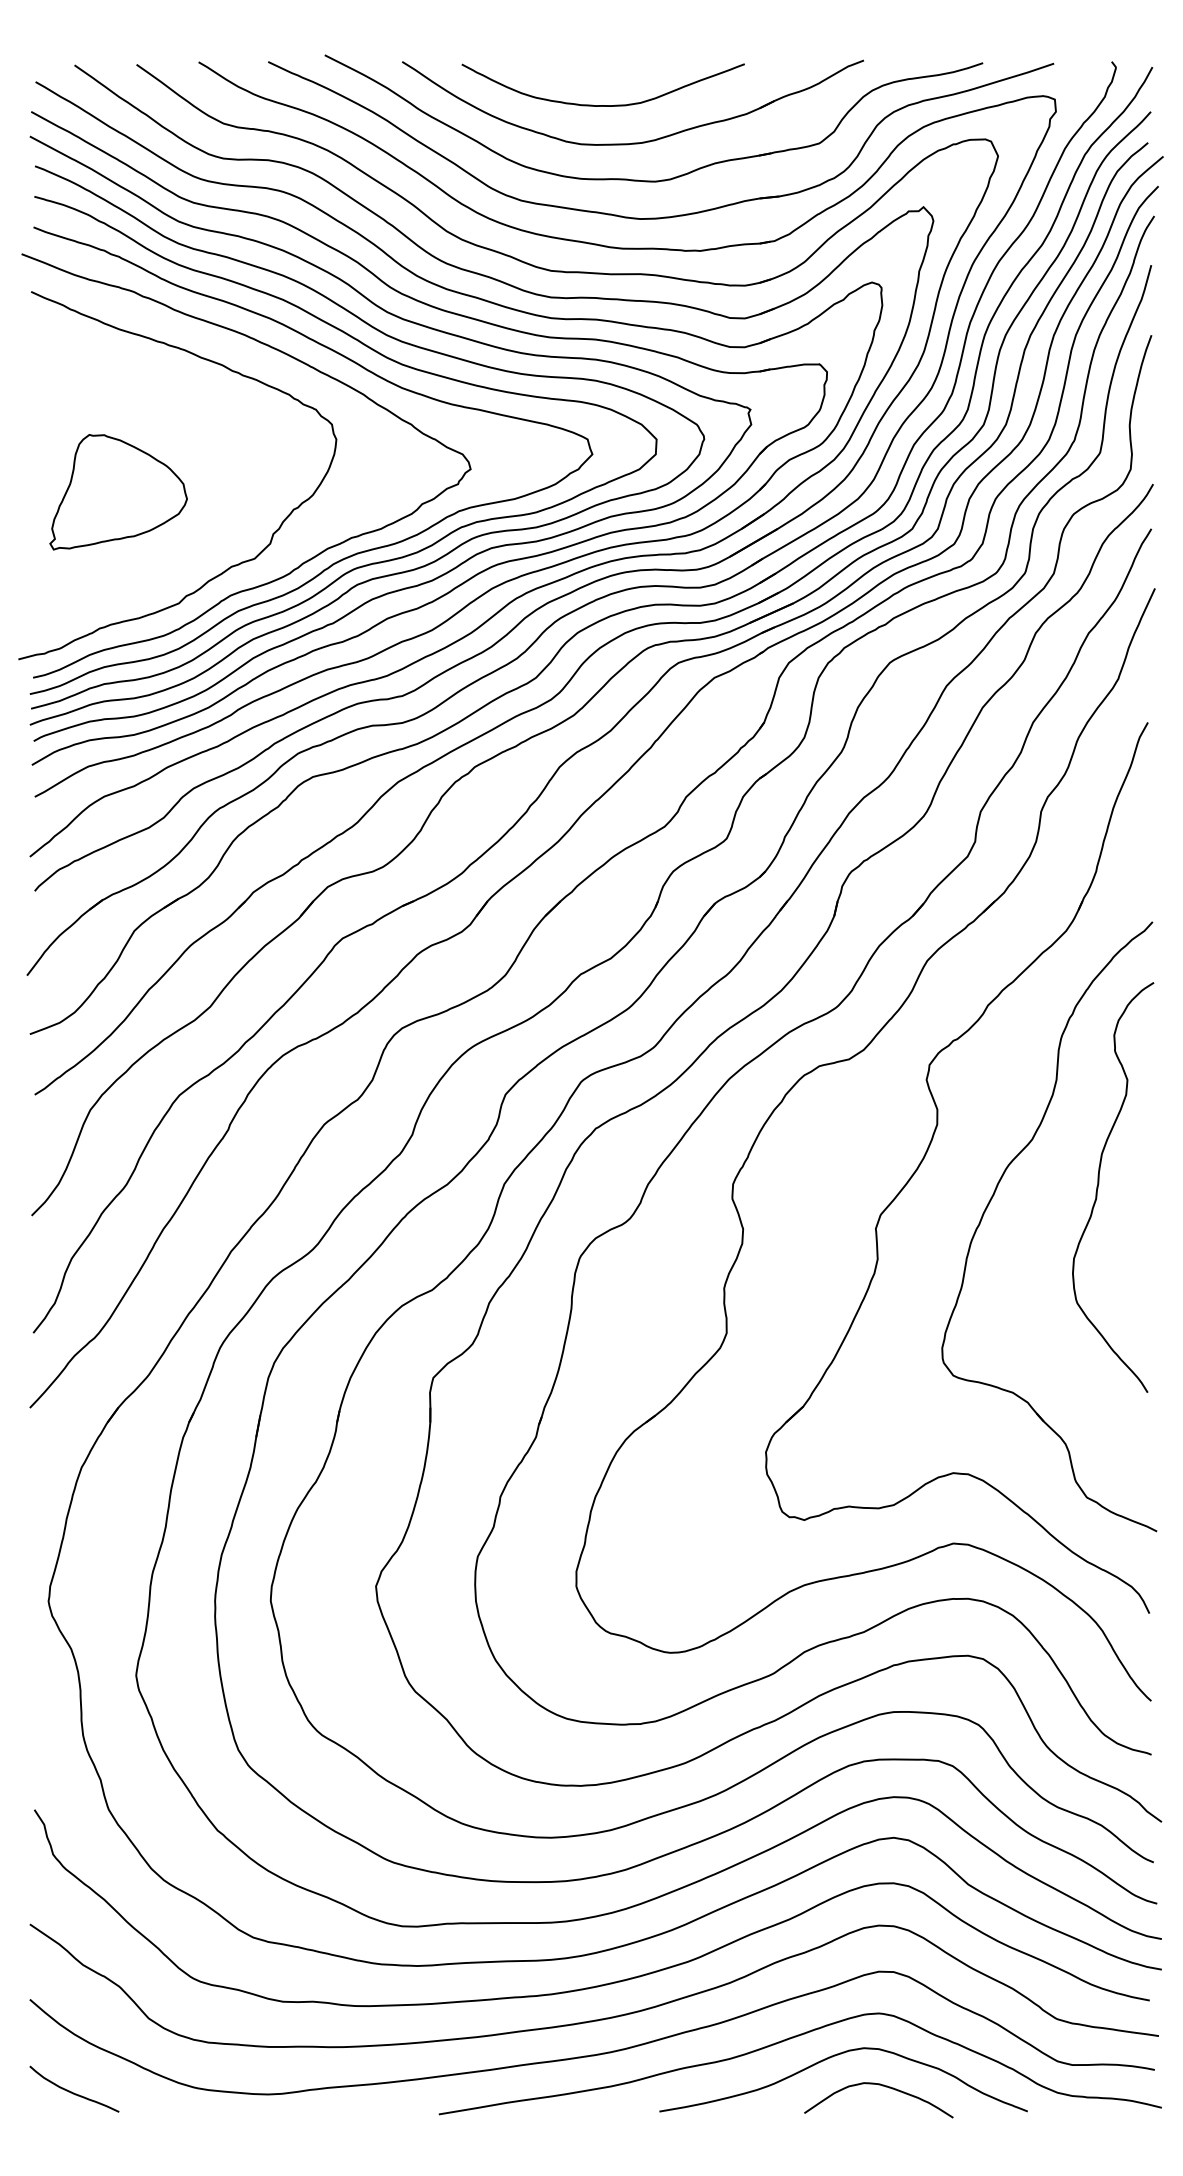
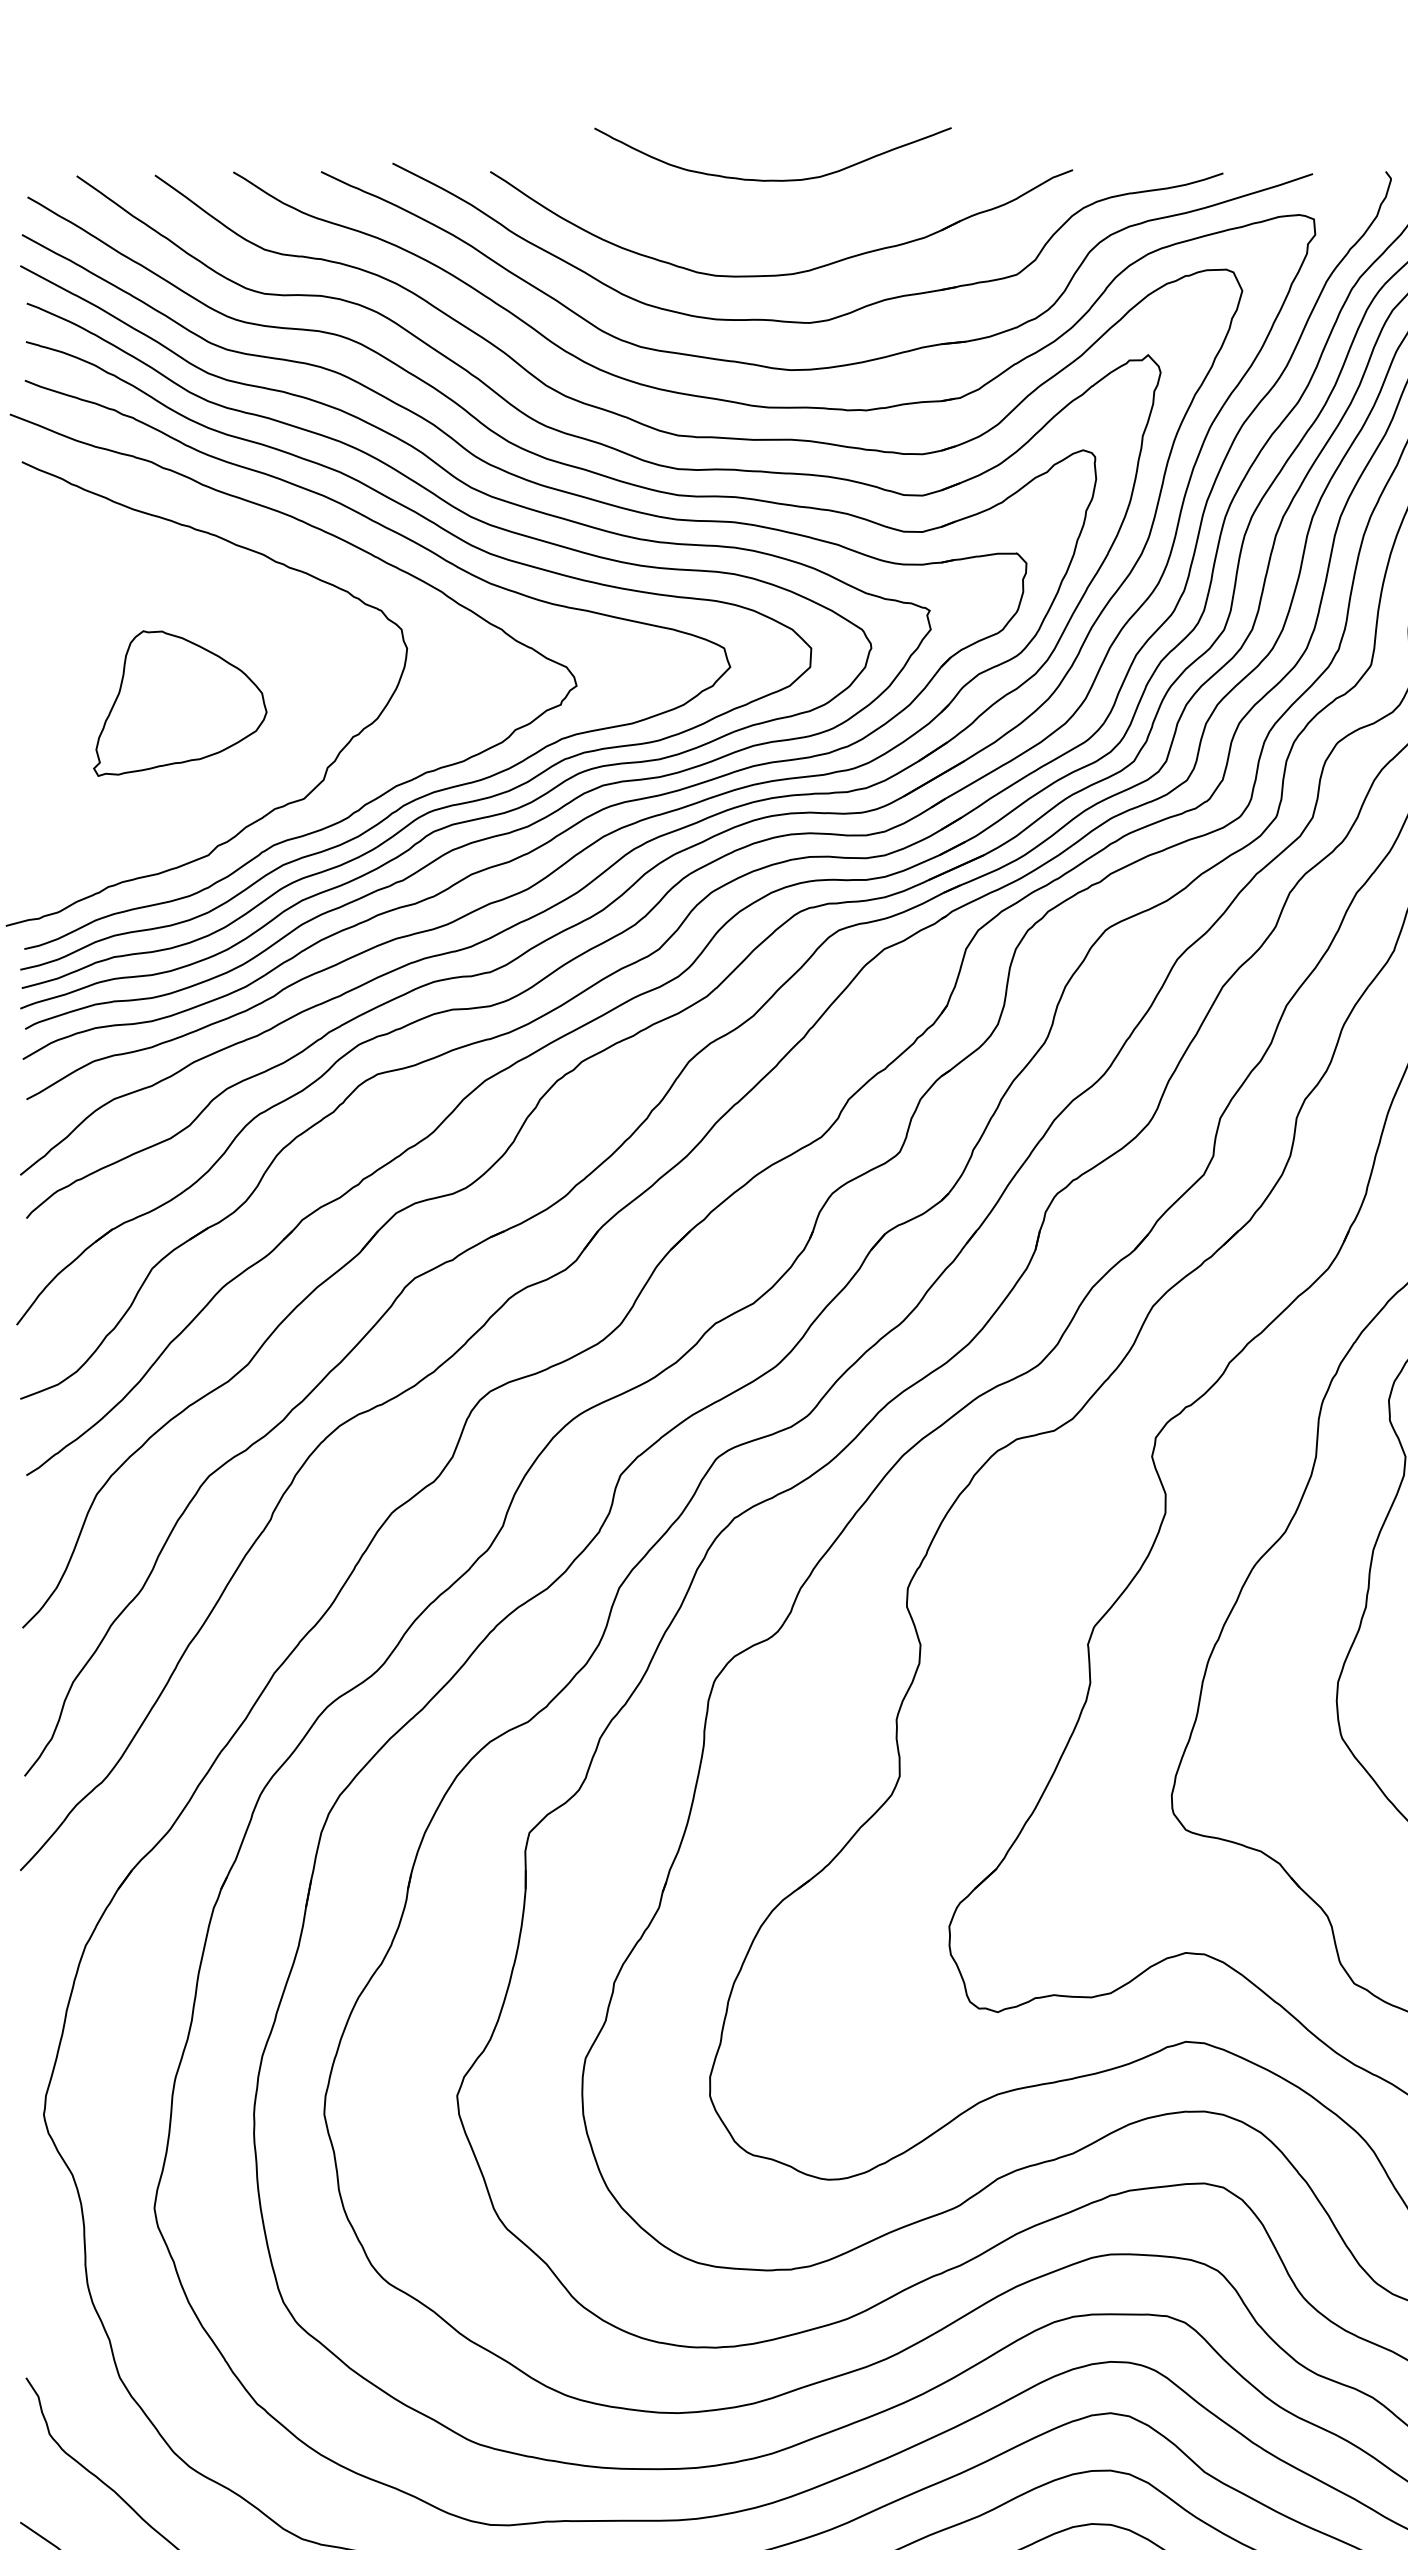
curve: (602, 105) -> (772, 180), moved
part: (118, 492) -> (180, 703), moved

